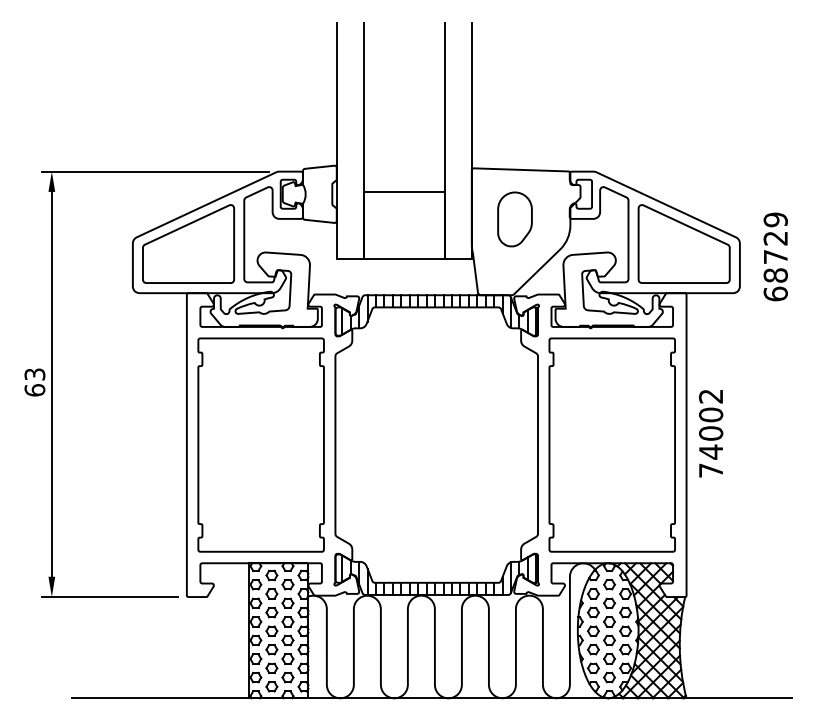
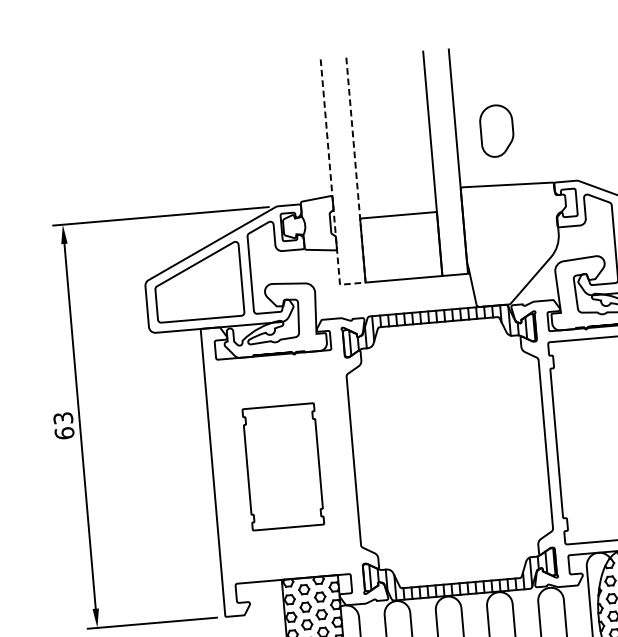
part: (514, 219) -> (496, 131), moved
line: (350, 259) -> (353, 283), solid -> dashed
part: (260, 444) -> (282, 466), size x0.6

